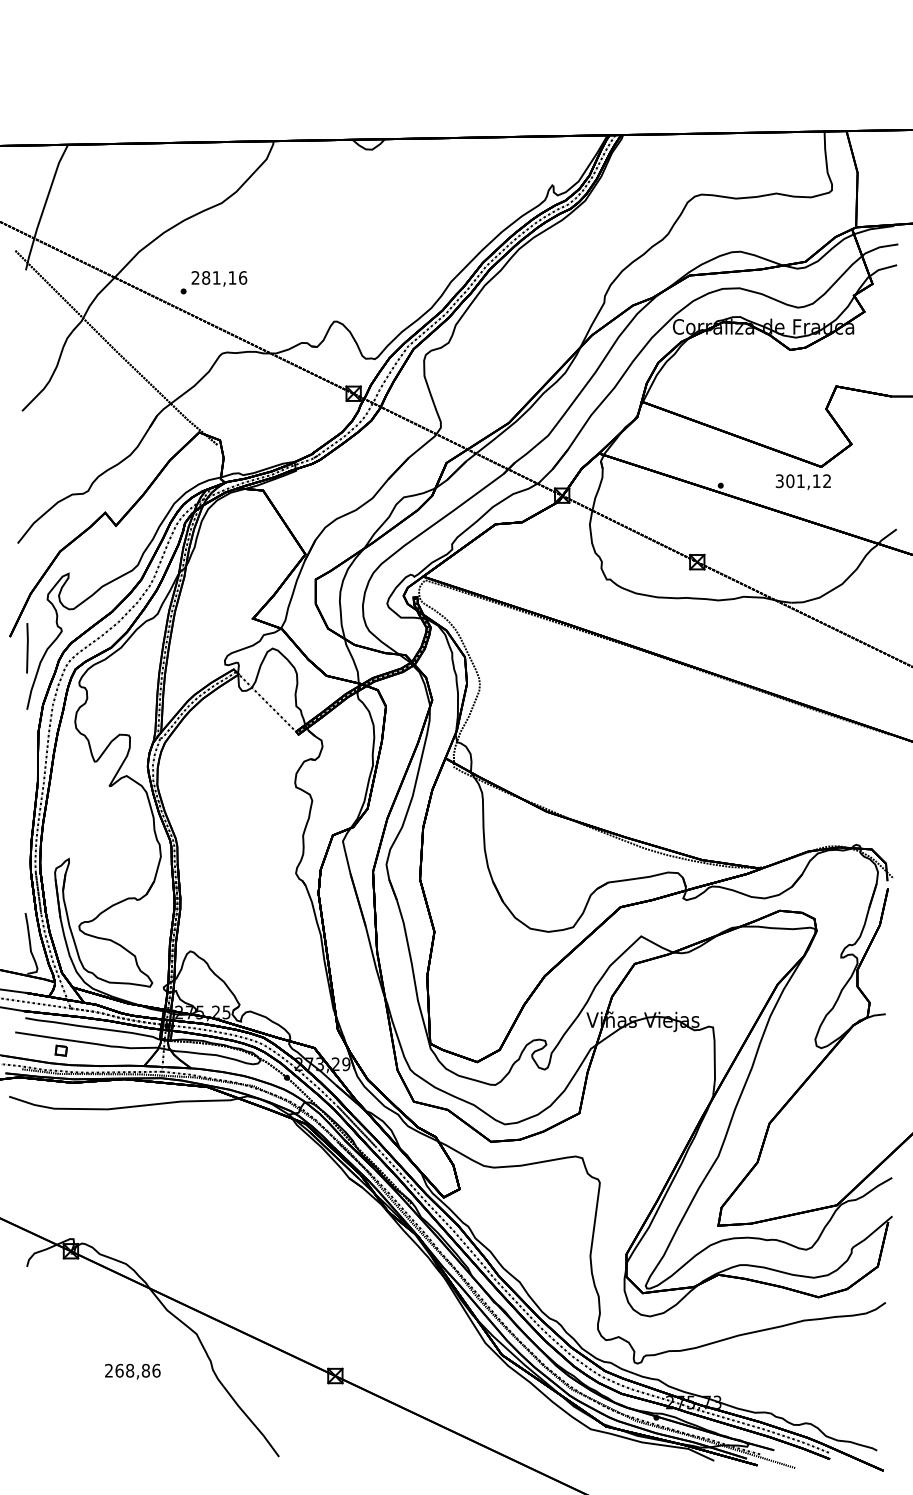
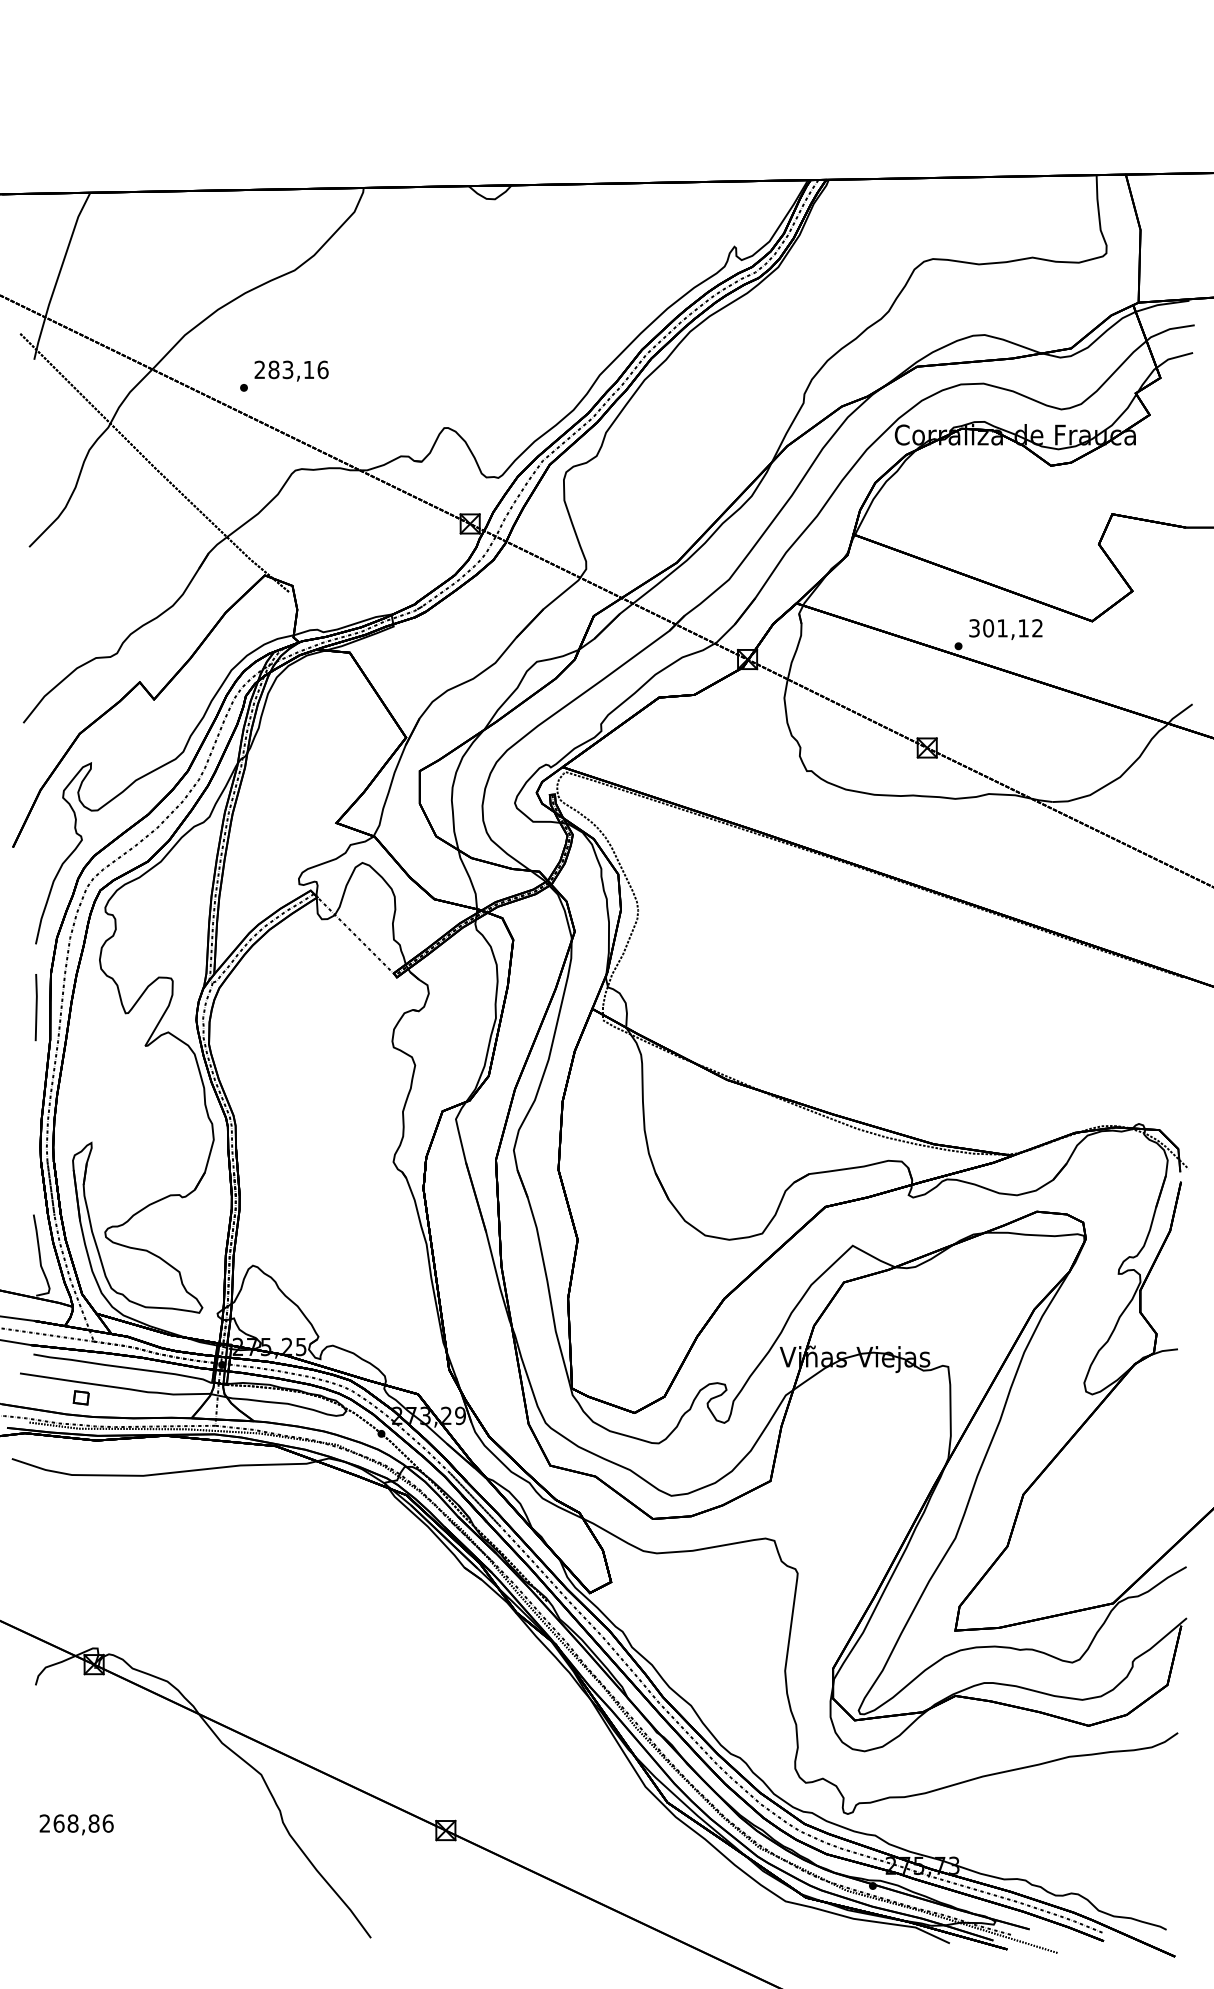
text: (216, 277) -> (287, 369), 281,16 -> 283,16
text: (802, 481) -> (1004, 628), moved
line: (27, 648) -> (36, 1007), moved
text: (132, 1371) -> (76, 1824), moved

